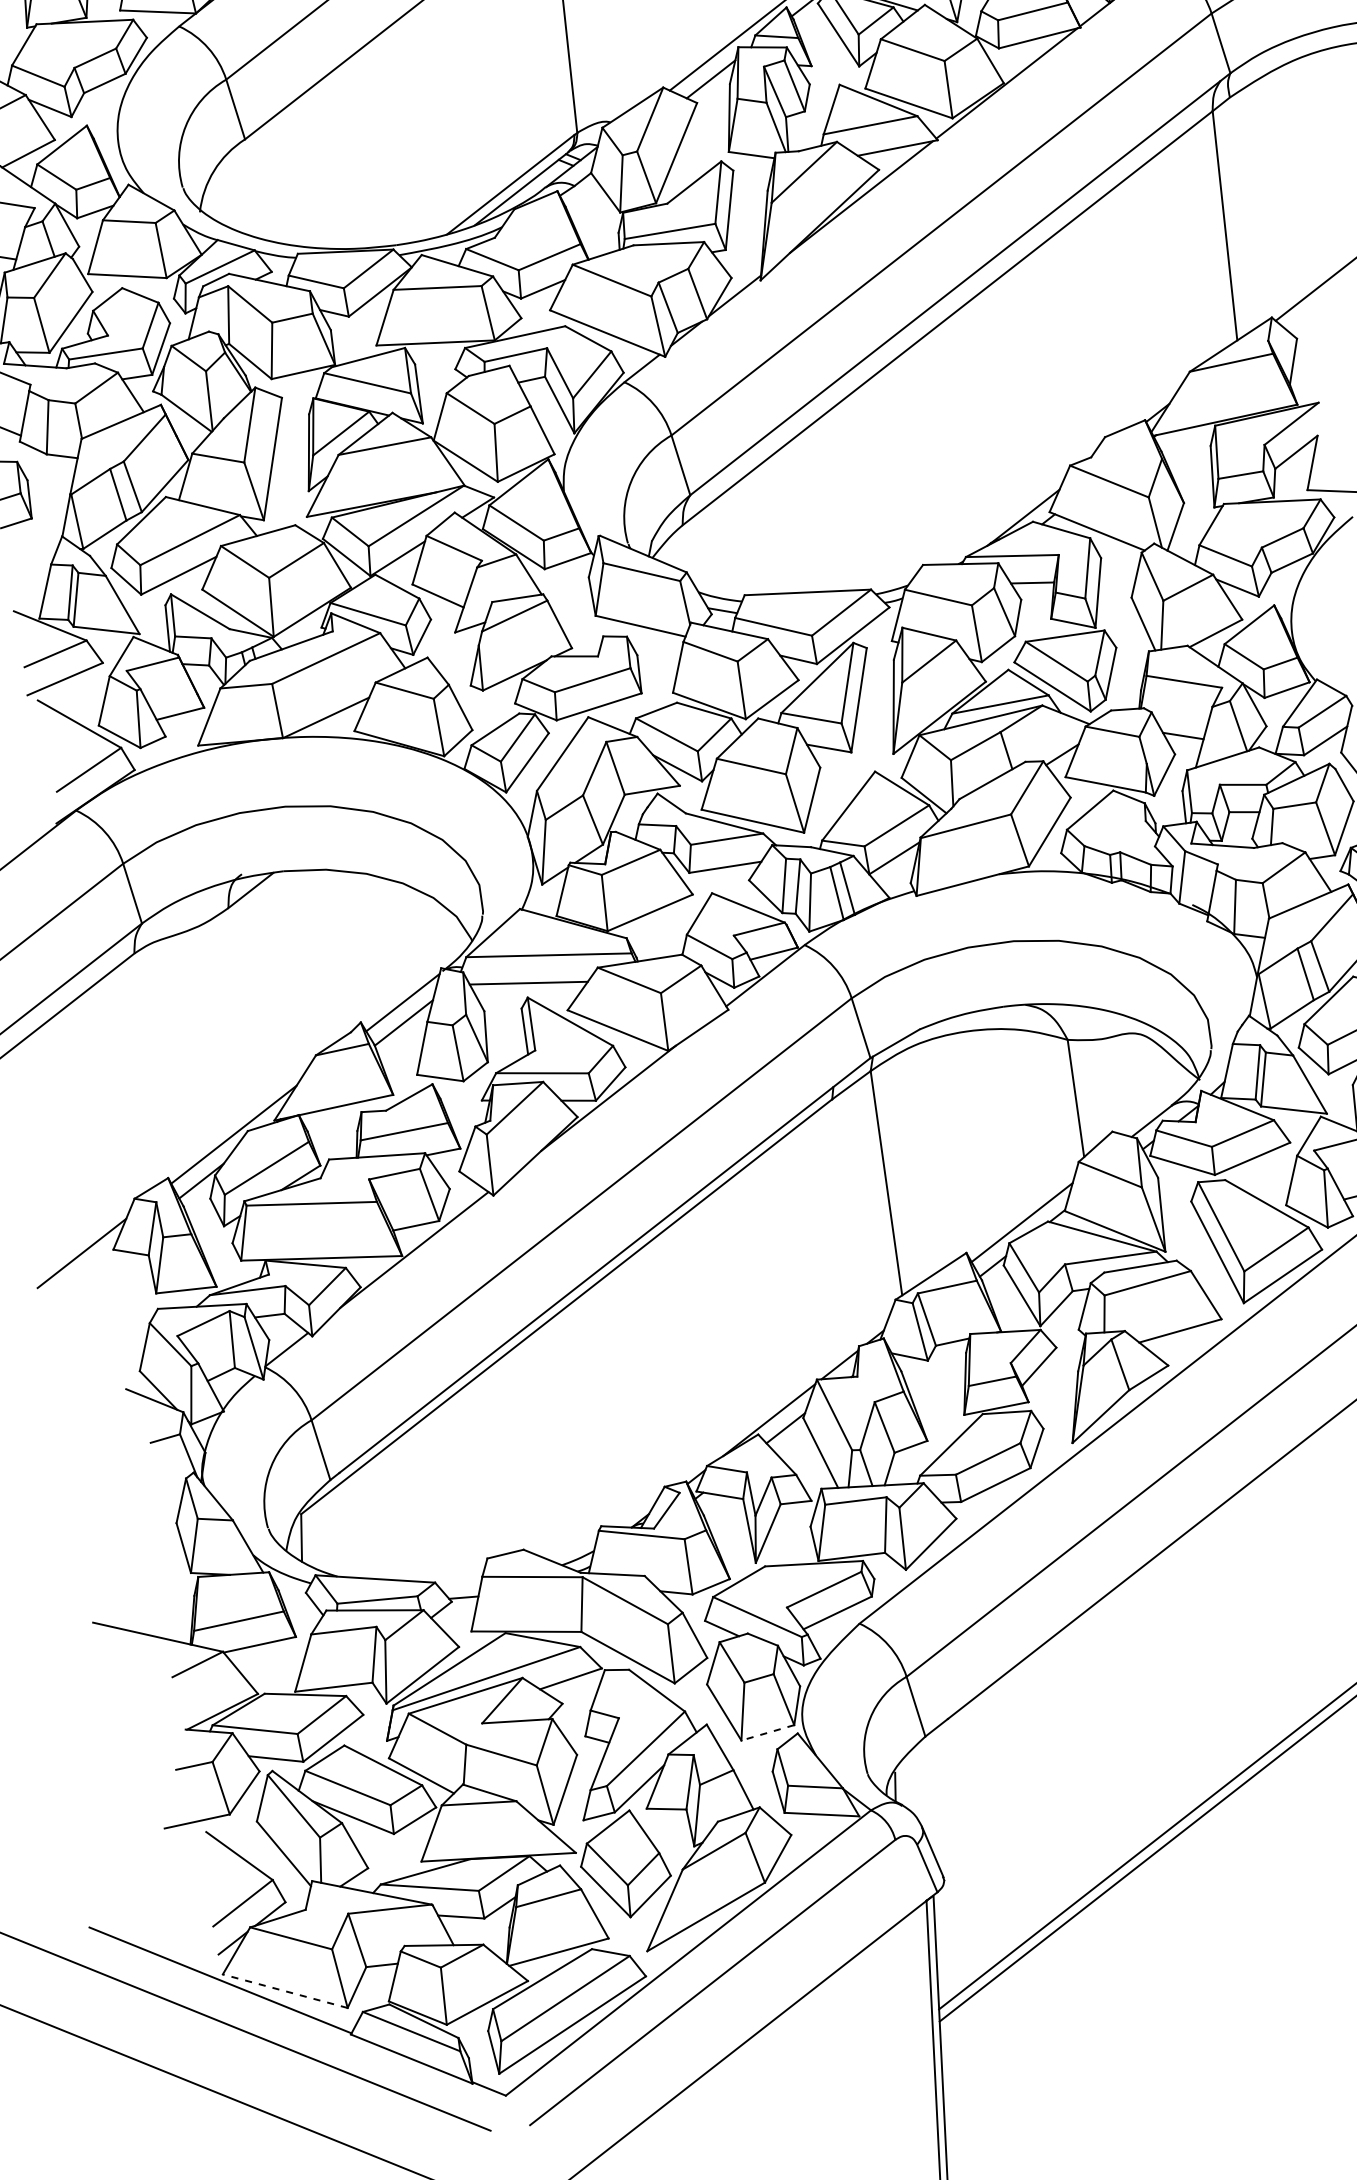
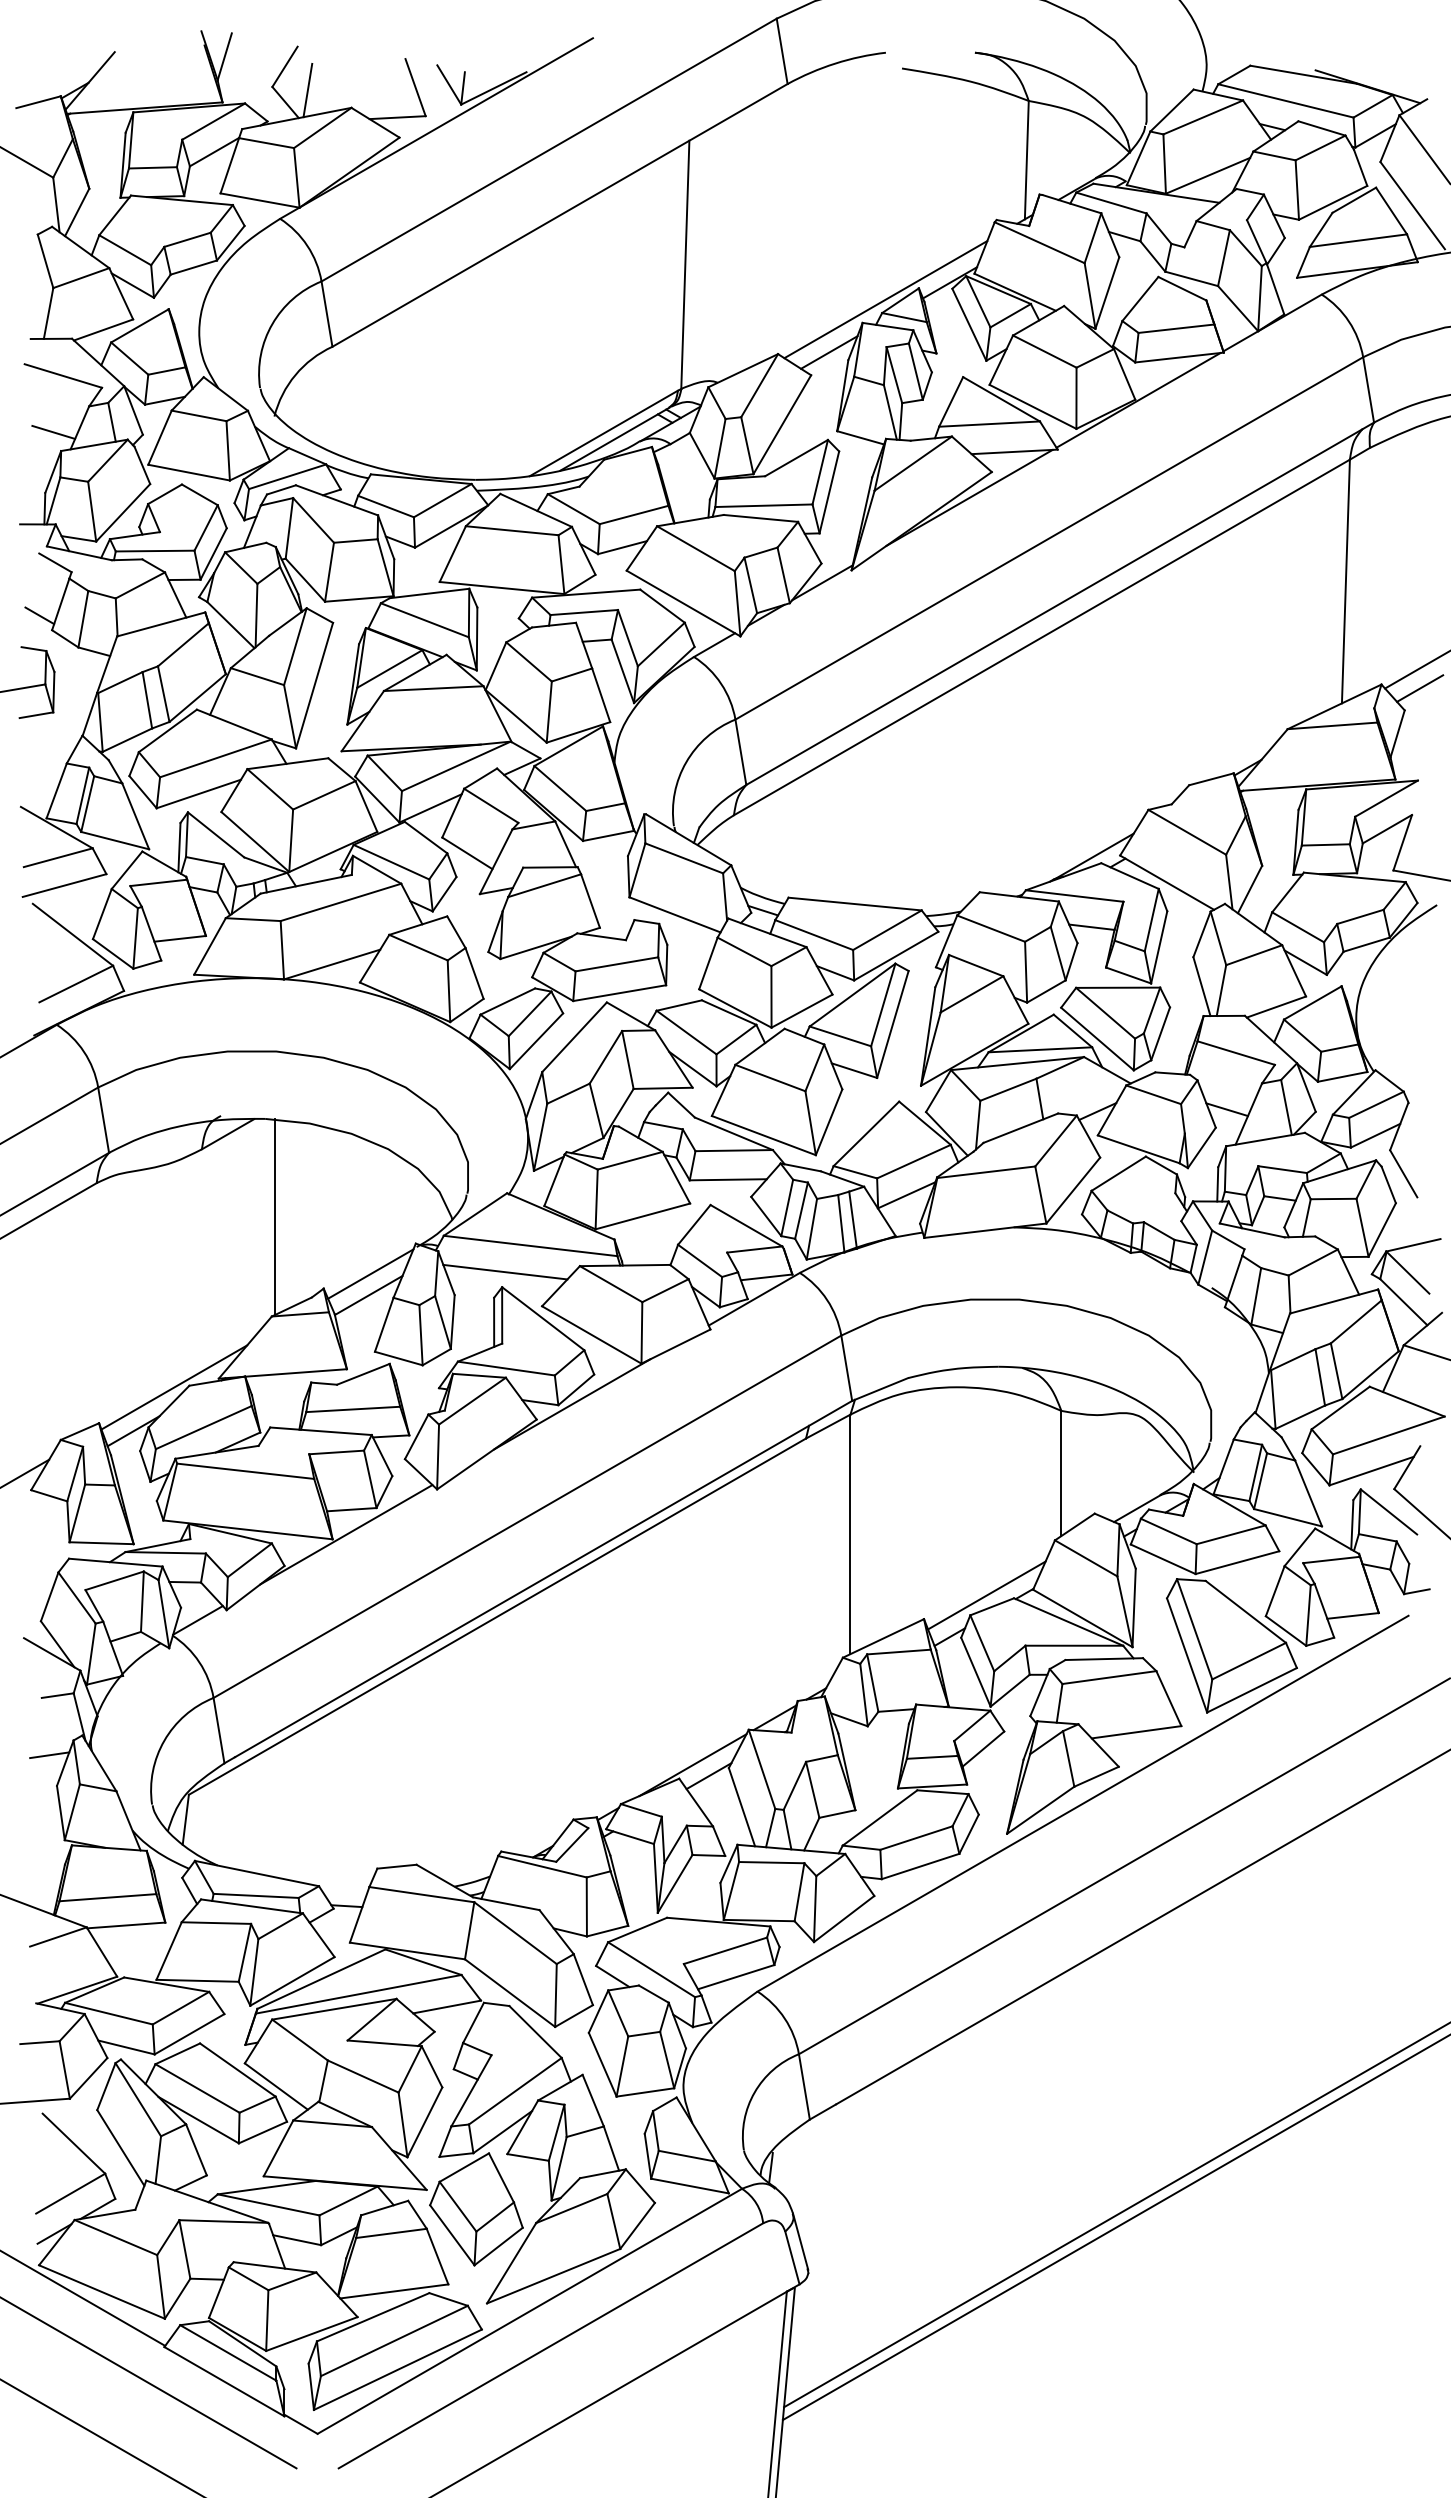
line: (1308, 316) -> (1420, 688), added
line: (305, 962) -> (274, 1217), added
line: (165, 1495) -> (49, 1755), added
line: (767, 1732) -> (644, 2092), dashed -> solid
line: (284, 1990) -> (101, 2291), dashed -> solid

